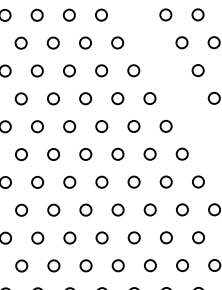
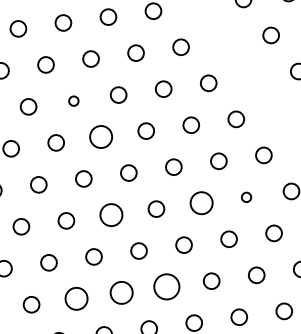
circle: (69, 126) -> (73, 100), size x0.6
circle: (85, 154) -> (100, 137), size x1.4
circle: (85, 209) -> (110, 214), size x1.4
circle: (149, 209) -> (200, 202), size x1.4
circle: (182, 209) -> (246, 196), size x0.6
circle: (53, 265) -> (75, 298), size x1.4
circle: (85, 265) -> (120, 292), size x1.4
circle: (117, 265) -> (165, 286), size x1.6

